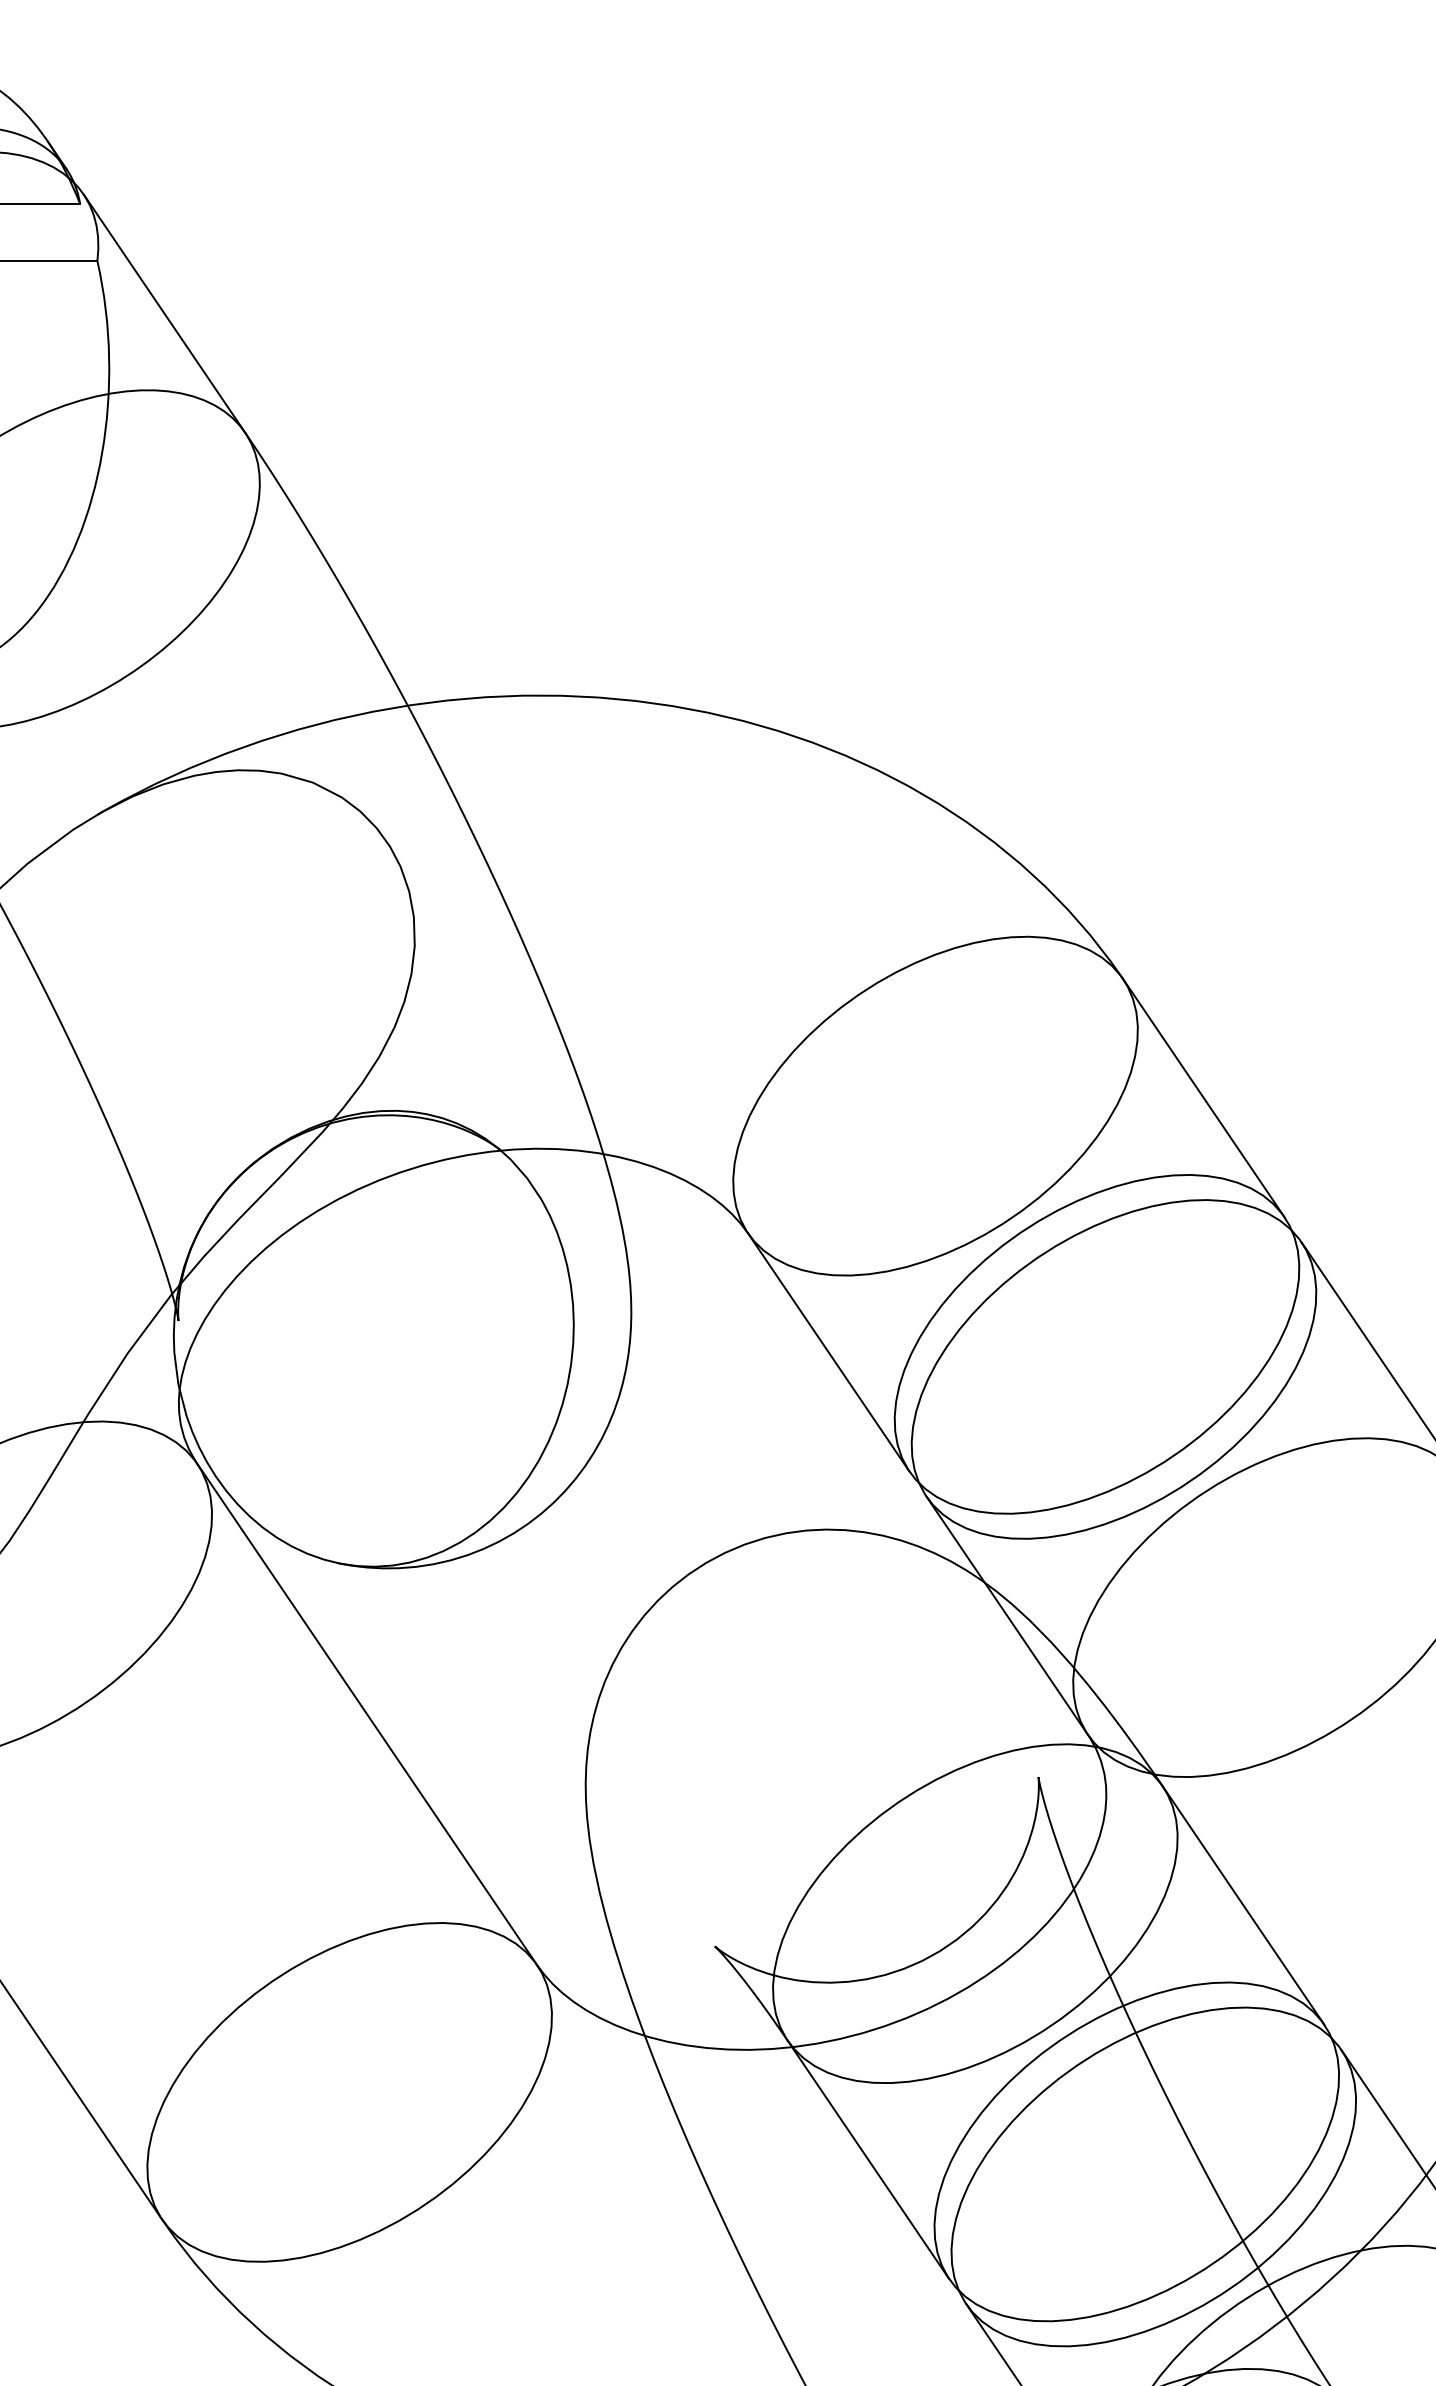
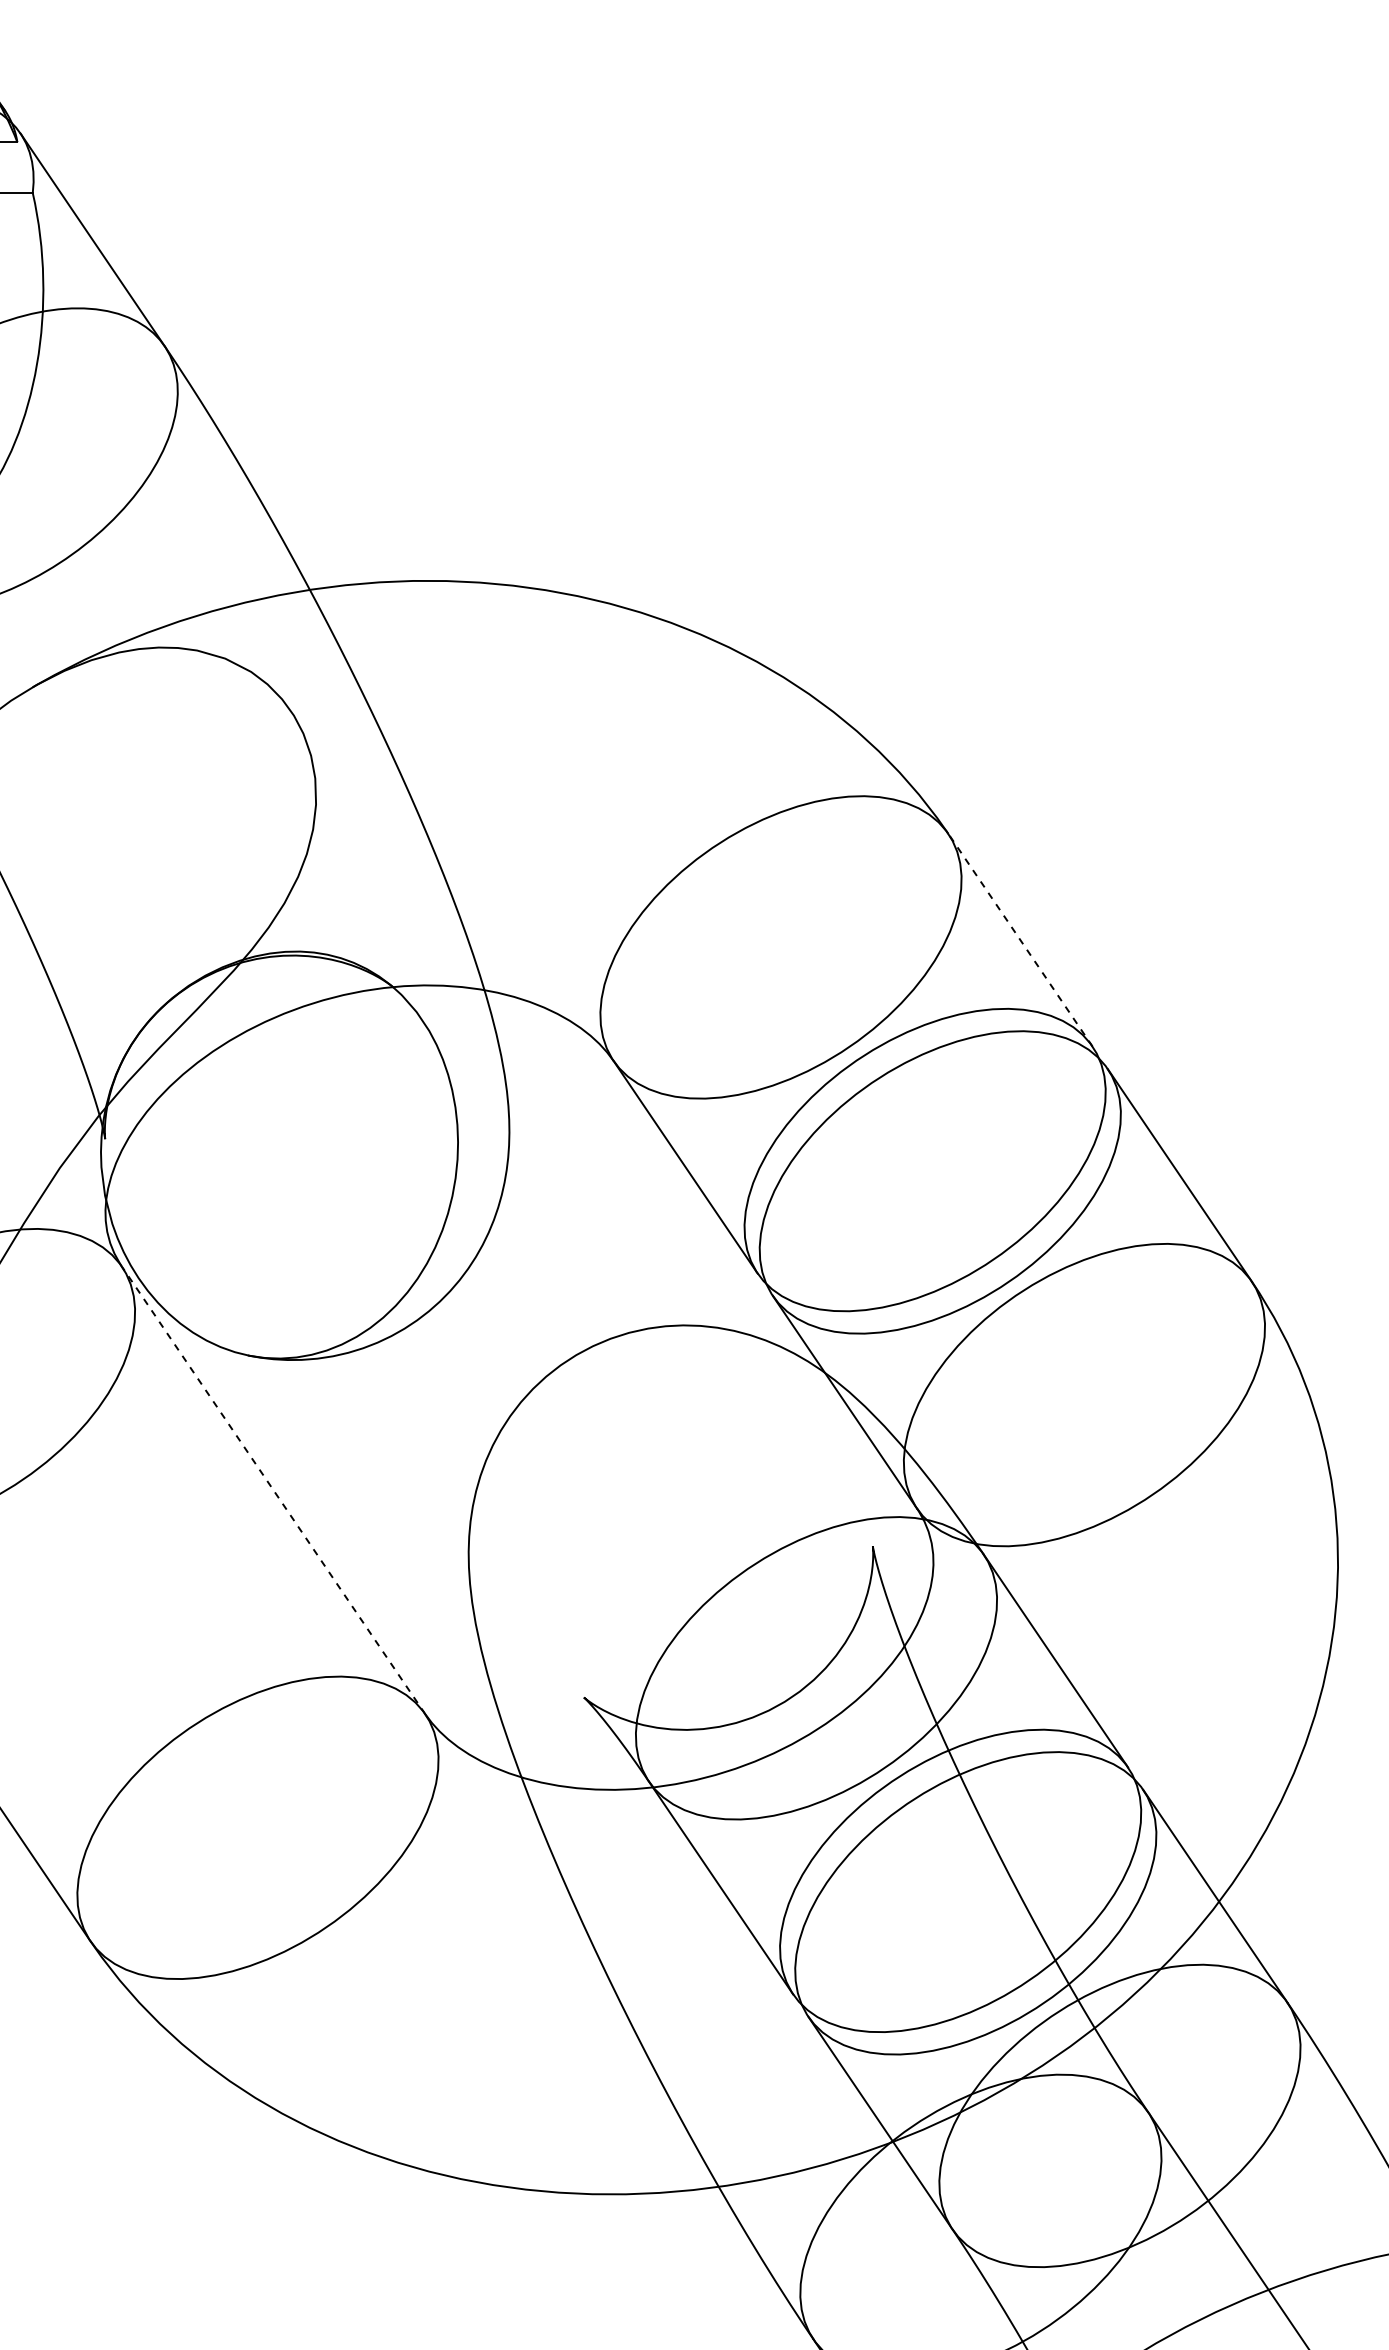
line: (1203, 1097) -> (1020, 939), solid -> dashed
line: (367, 1714) -> (273, 1490), solid -> dashed

